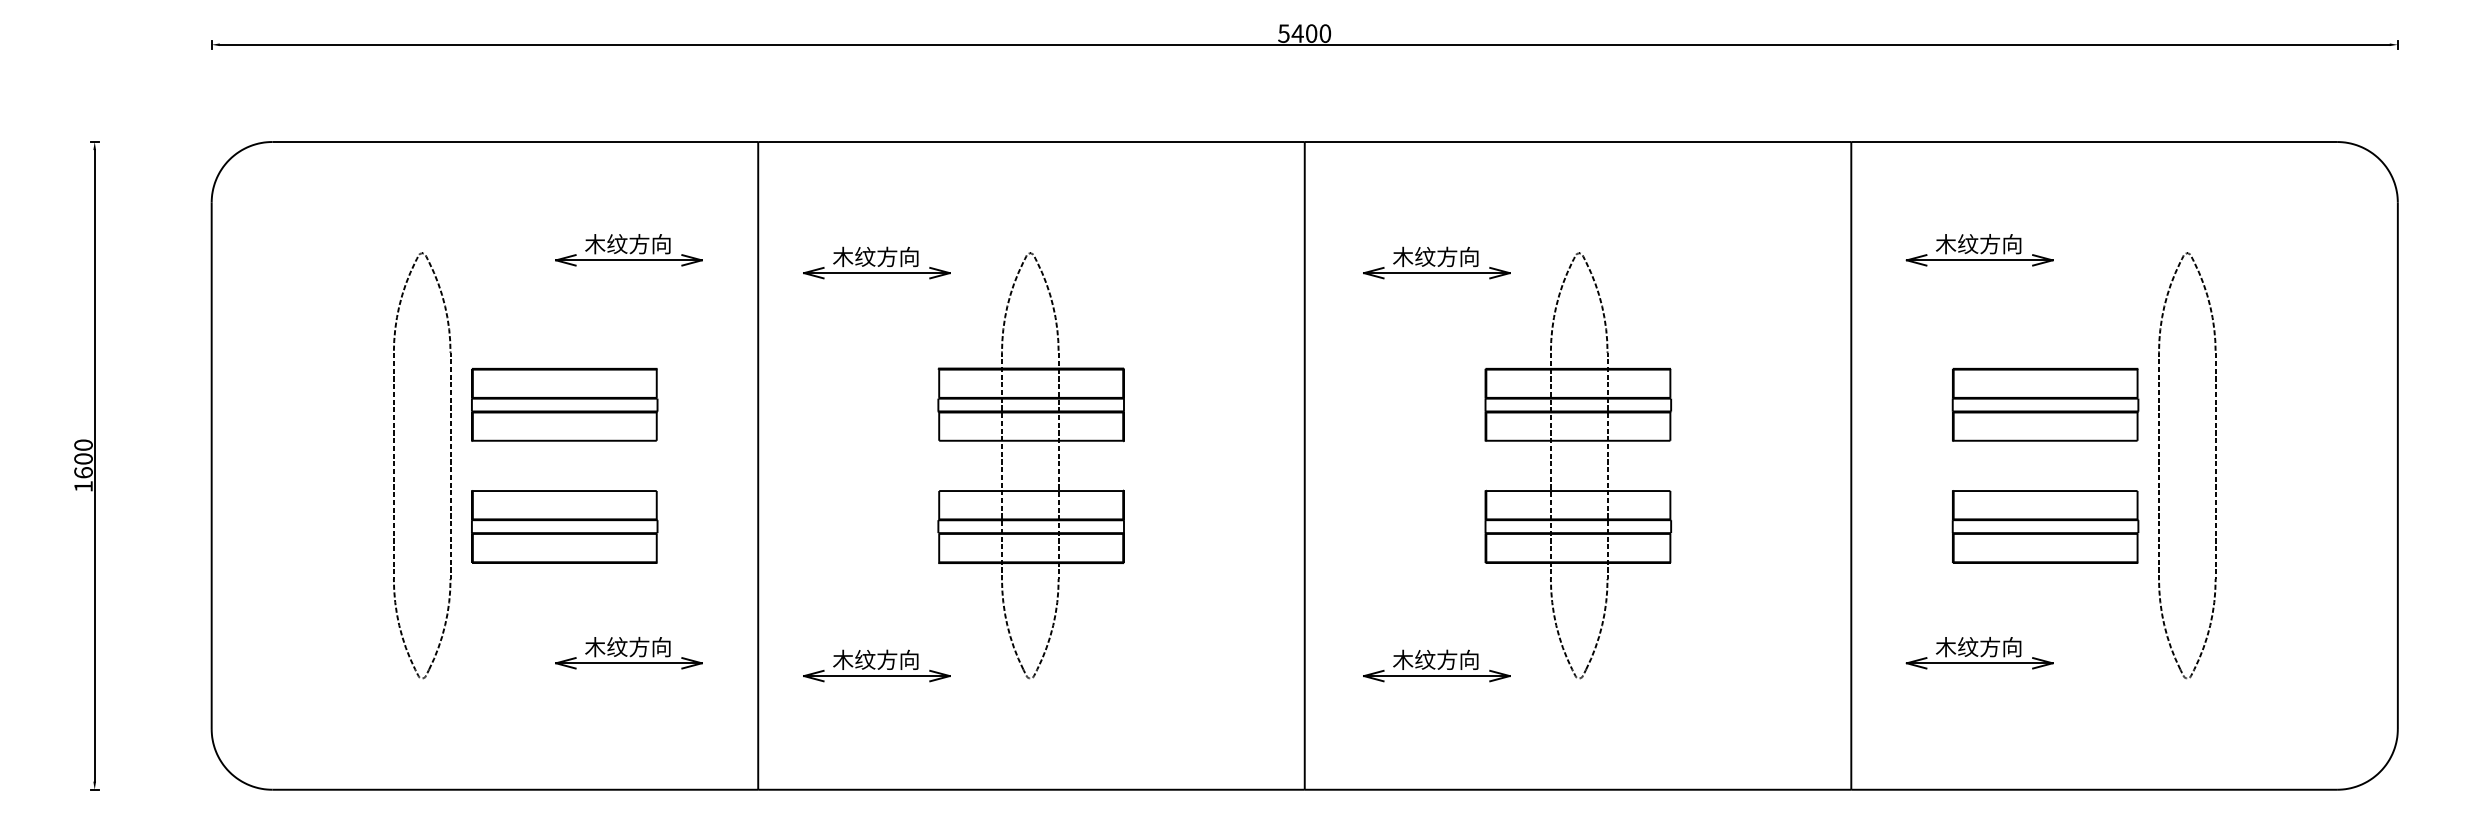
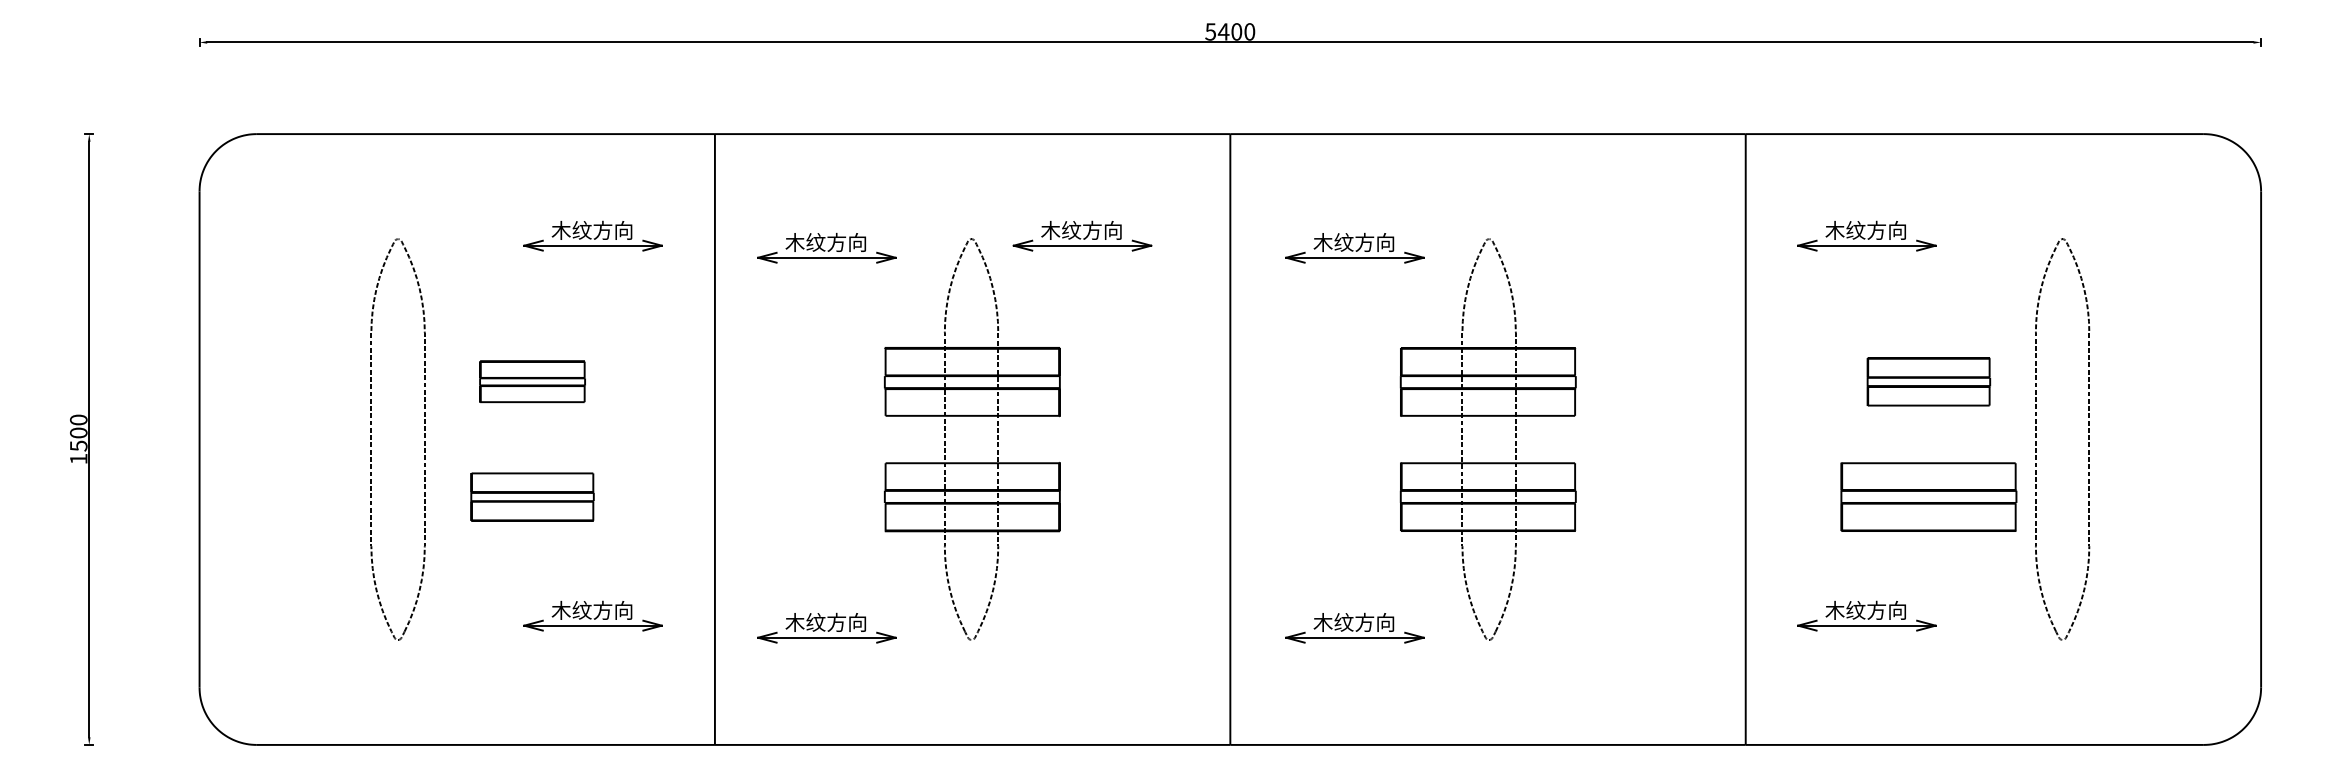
part: (1147, 250) -> (1082, 236), added
part: (564, 404) -> (532, 381), size x0.6
part: (2045, 404) -> (1928, 381), size x0.7
text: (83, 472) -> (78, 445), 1600 -> 1500
part: (564, 526) -> (532, 496), size x0.7

